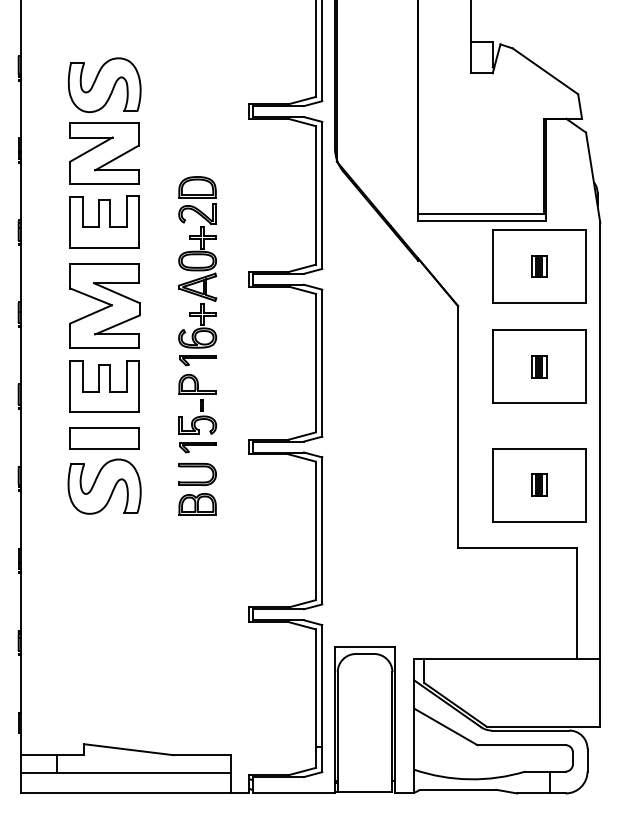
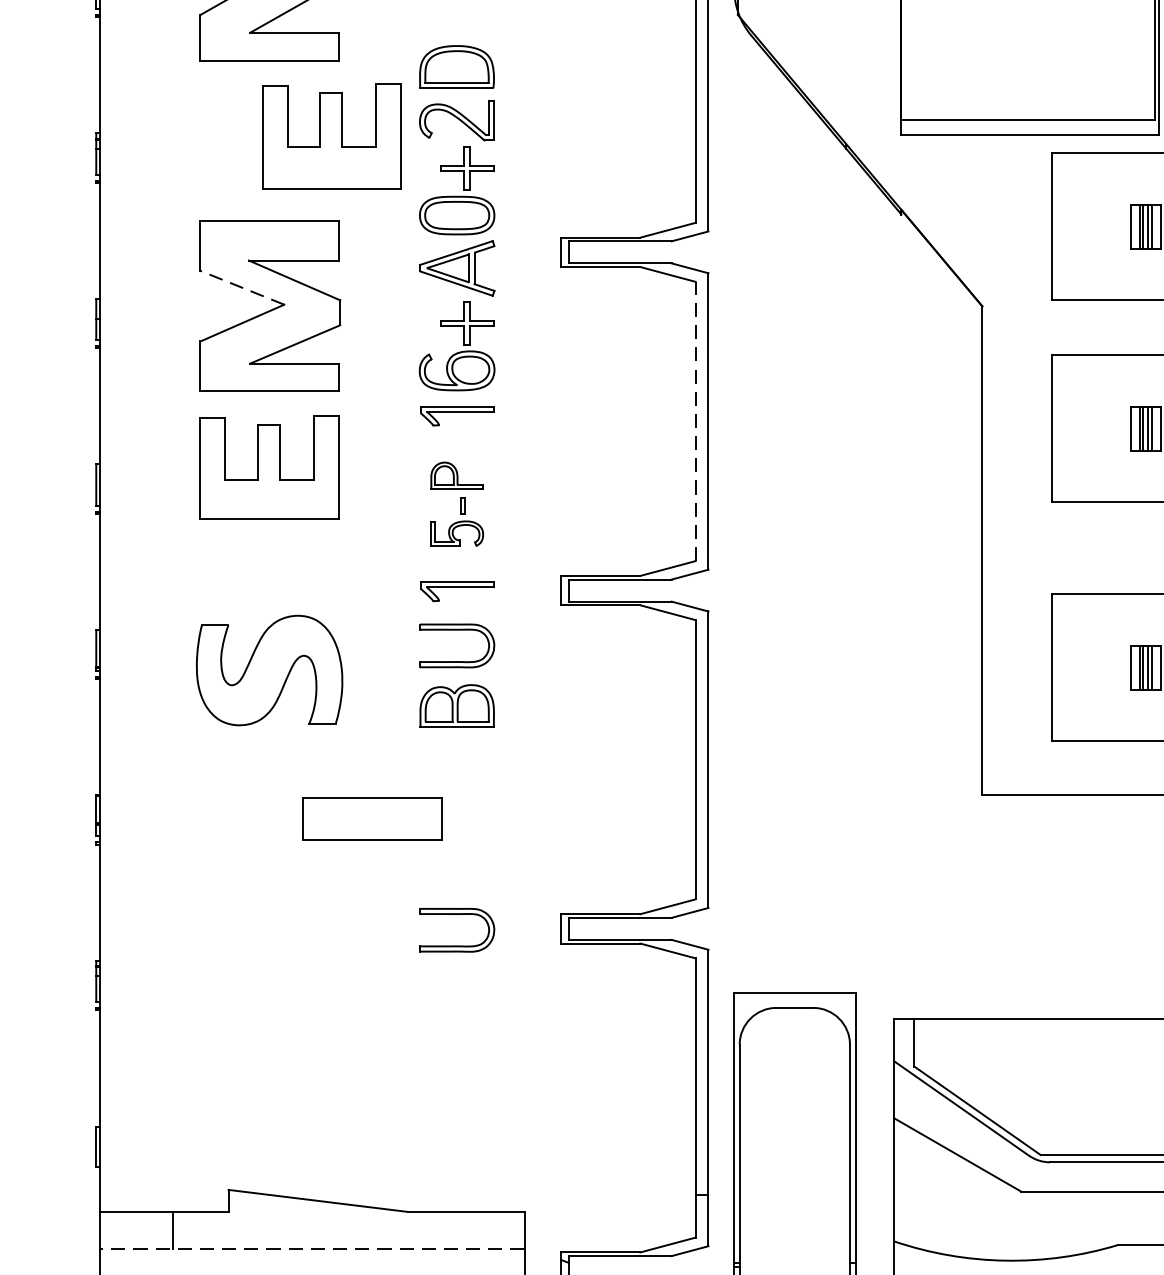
part: (104, 221) -> (331, 135), moved
line: (90, 296) -> (241, 287), solid -> dashed
line: (315, 362) -> (694, 420), solid -> dashed
part: (197, 403) -> (456, 502), size x0.7
part: (104, 438) -> (372, 819), moved
part: (197, 608) -> (456, 916), added
line: (125, 773) -> (311, 1248), solid -> dashed

